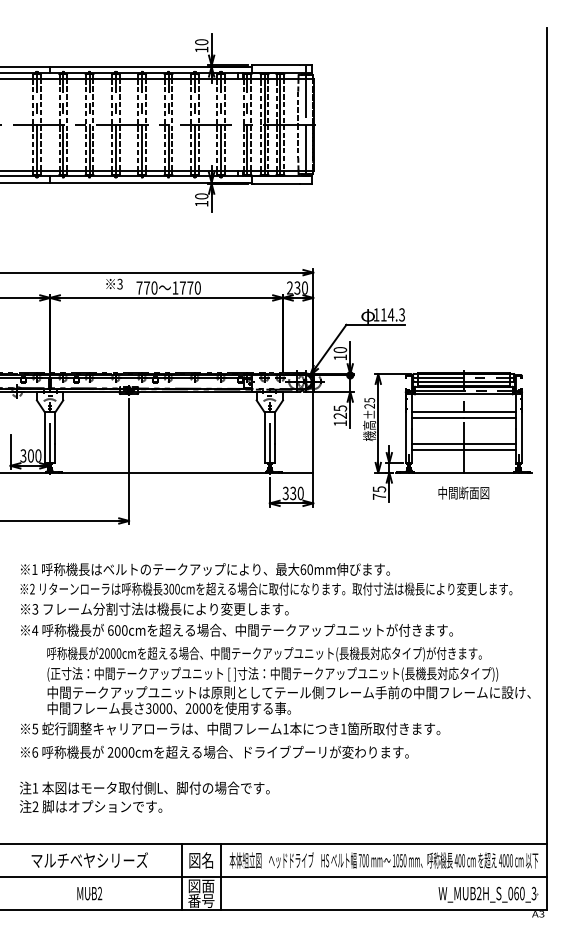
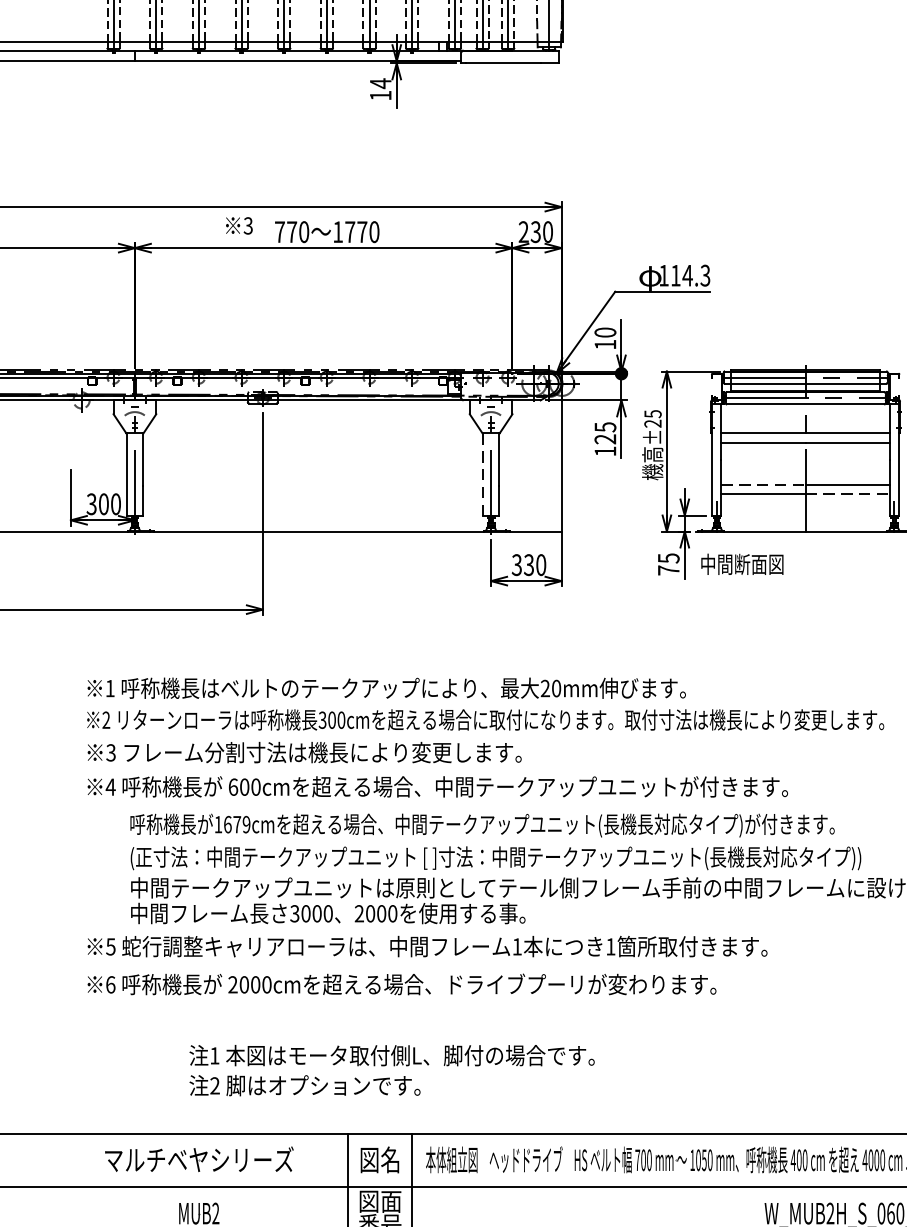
text: (201, 196) -> (380, 83), 10 -> 14
line: (264, 438) -> (482, 475), solid -> dashed
line: (437, 443) -> (762, 484), solid -> dashed
line: (489, 449) -> (847, 493), solid -> dashed
text: (463, 492) -> (741, 563), moved
text: (303, 569) -> (545, 688), 60mm -> 20mm
text: (110, 653) -> (232, 824), 2000cm -> 1679cm
text: (144, 797) -> (391, 1070), moved

